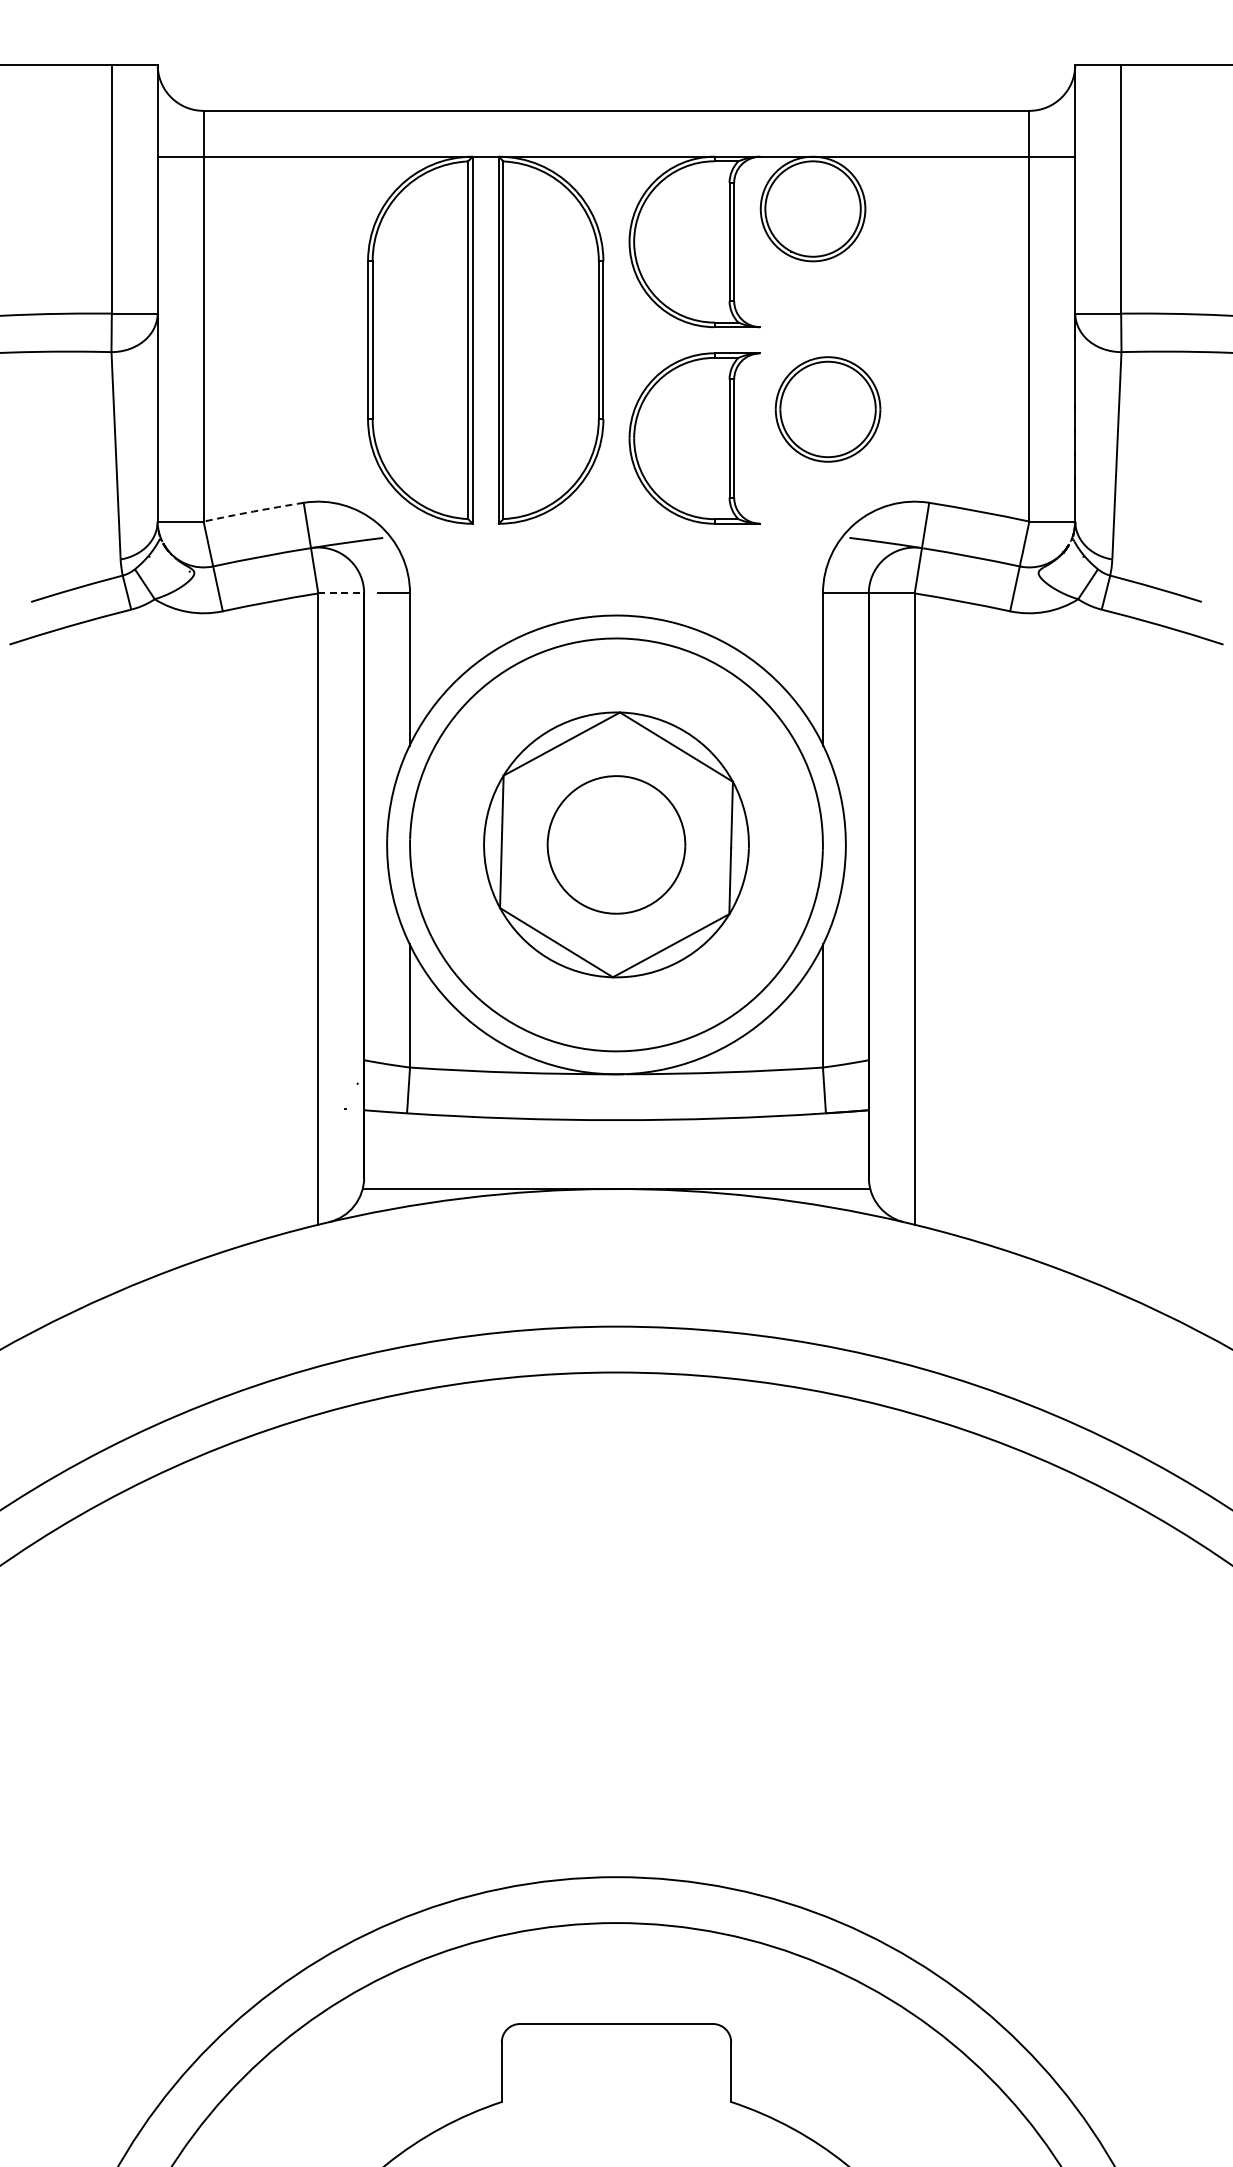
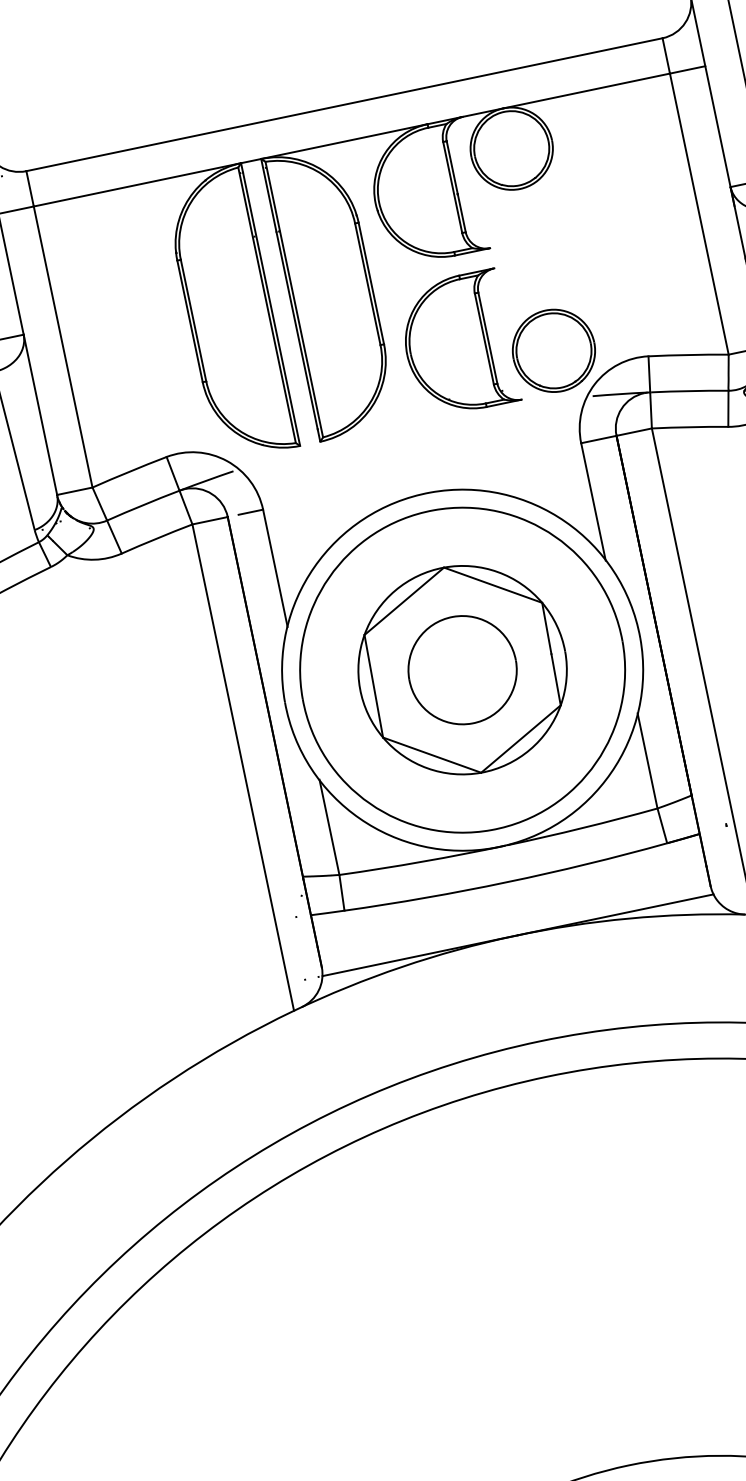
part: (827, 409) -> (553, 350), moved
arc: (253, 511) -> (129, 471), dashed -> solid
line: (341, 593) -> (210, 520), dashed -> solid

